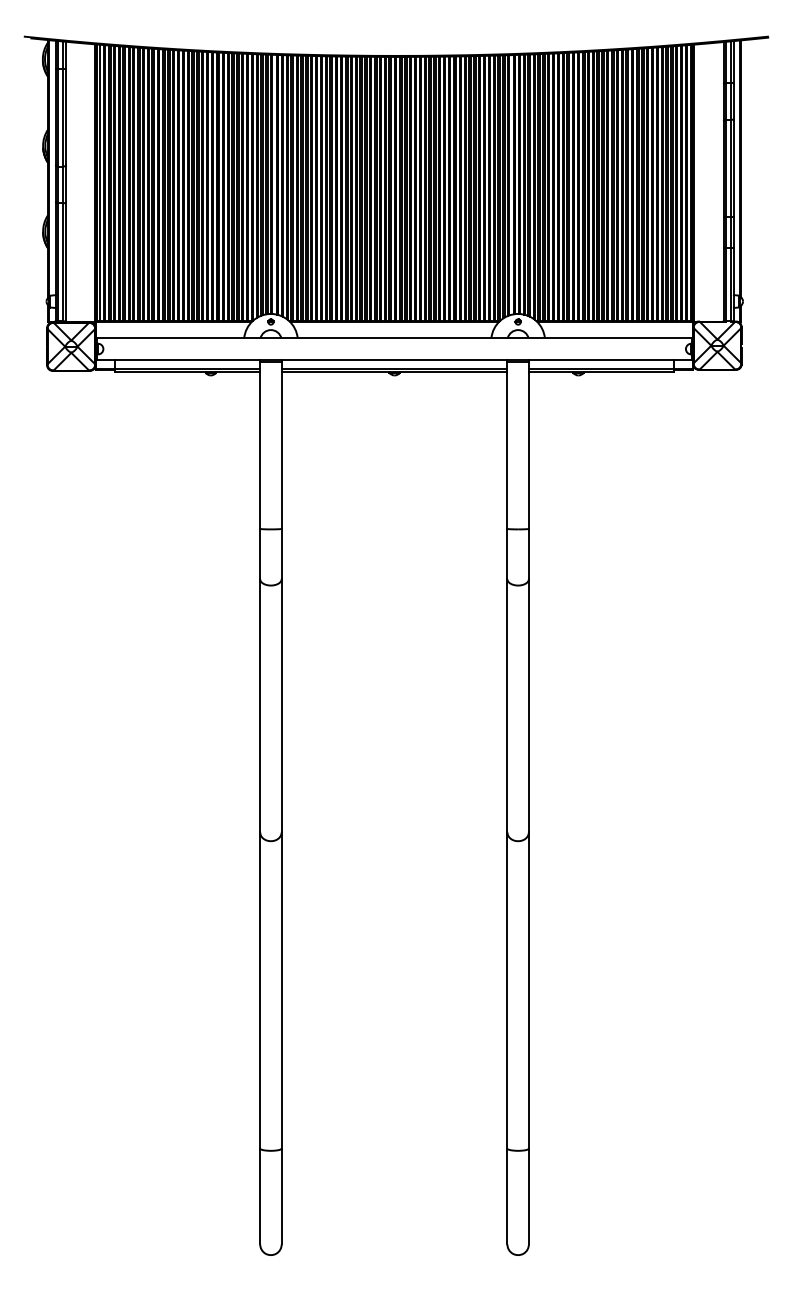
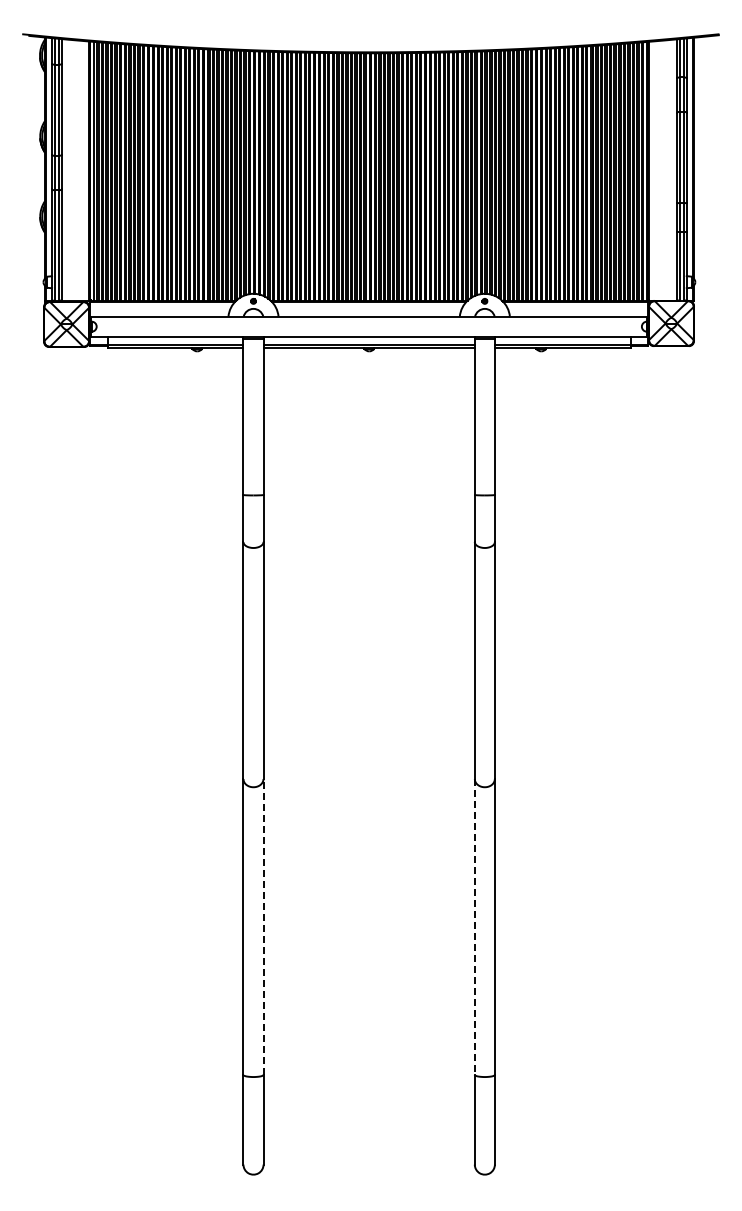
line: (281, 991) -> (263, 927), solid -> dashed
line: (507, 991) -> (474, 927), solid -> dashed

